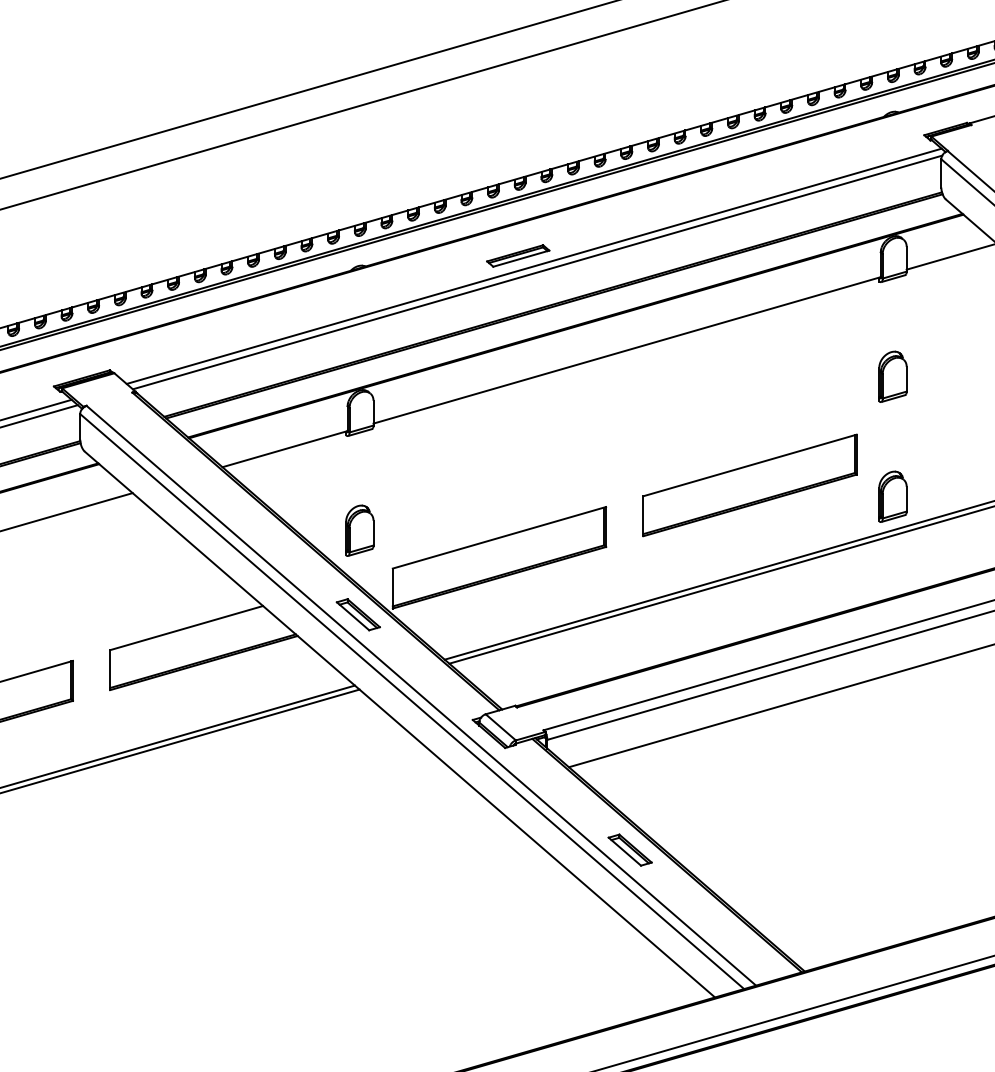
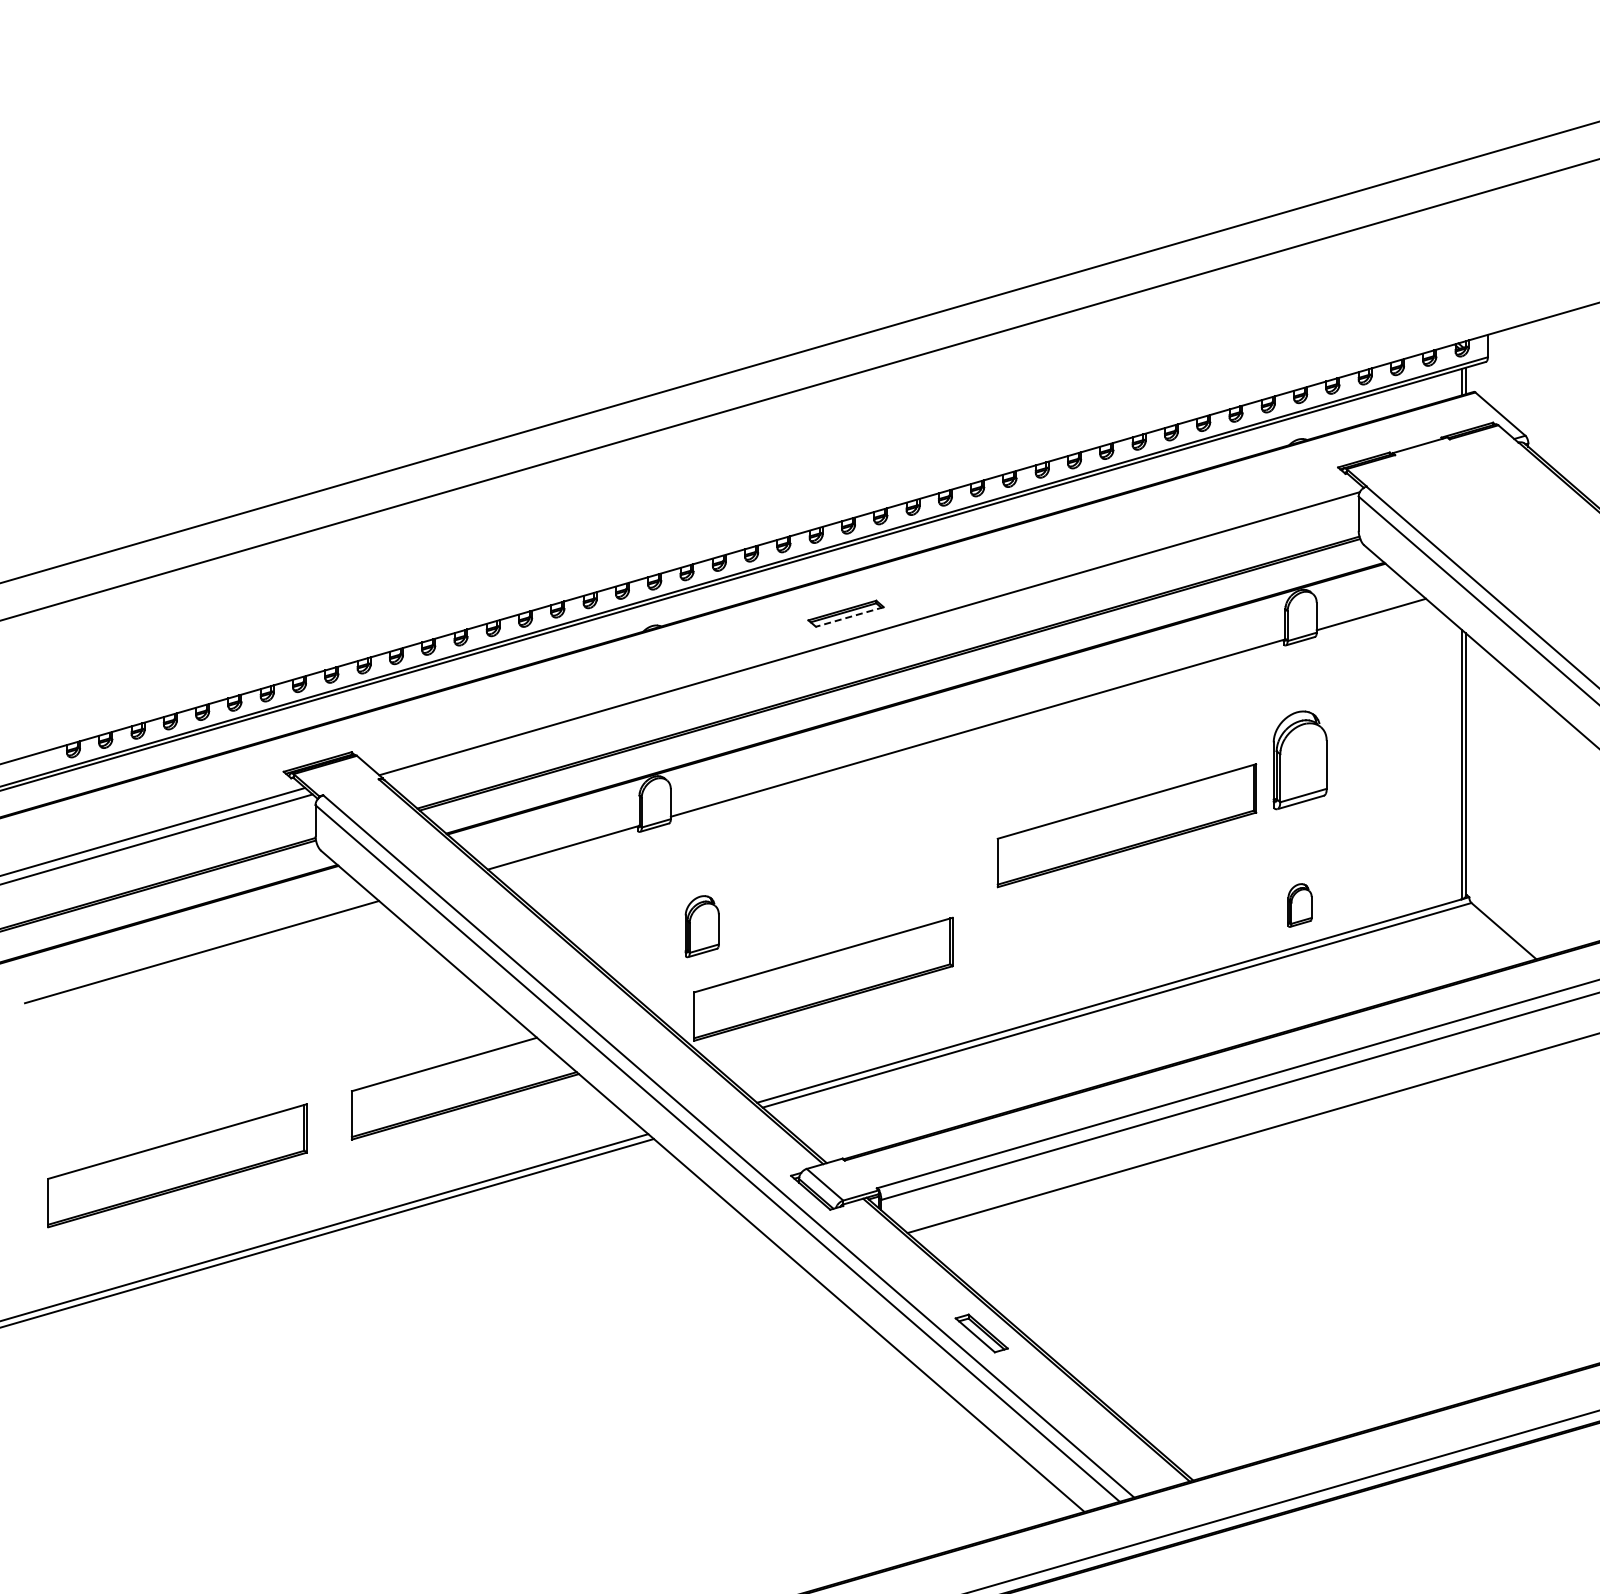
line: (521, 259) -> (849, 617), solid -> dashed
line: (534, 265) -> (865, 625), removed
part: (892, 376) -> (1299, 759), size x1.6
part: (749, 485) -> (1126, 825), moved
part: (892, 496) -> (1299, 905), size x0.7
part: (359, 530) -> (701, 926), moved
part: (358, 614) -> (652, 1048), removed

